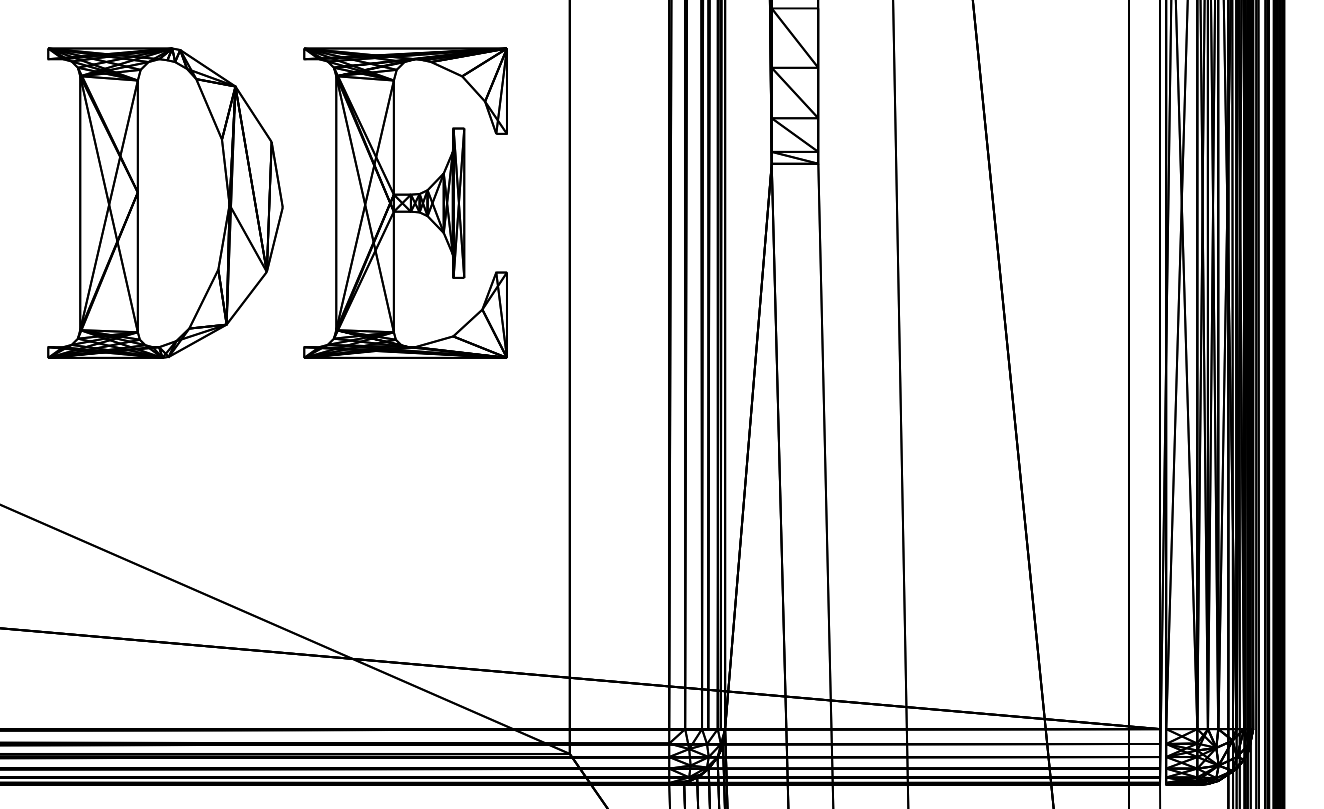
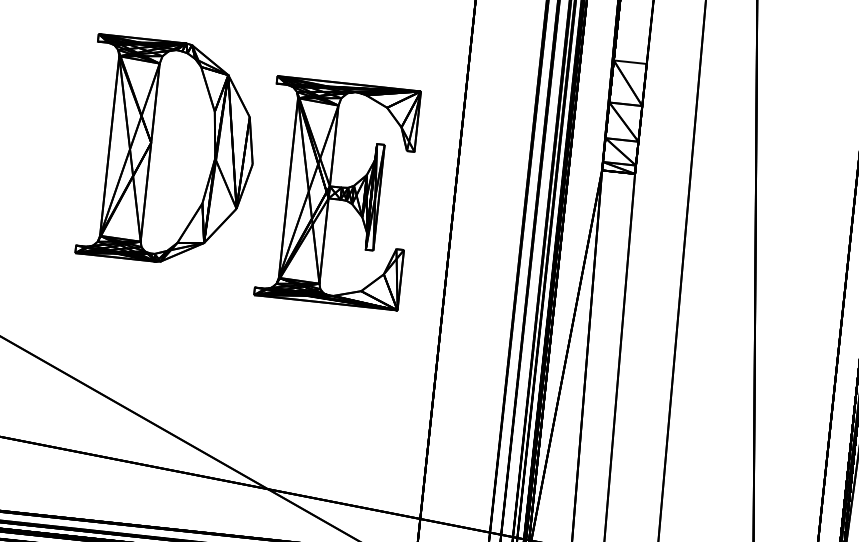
part: (405, 202) -> (337, 192), moved

